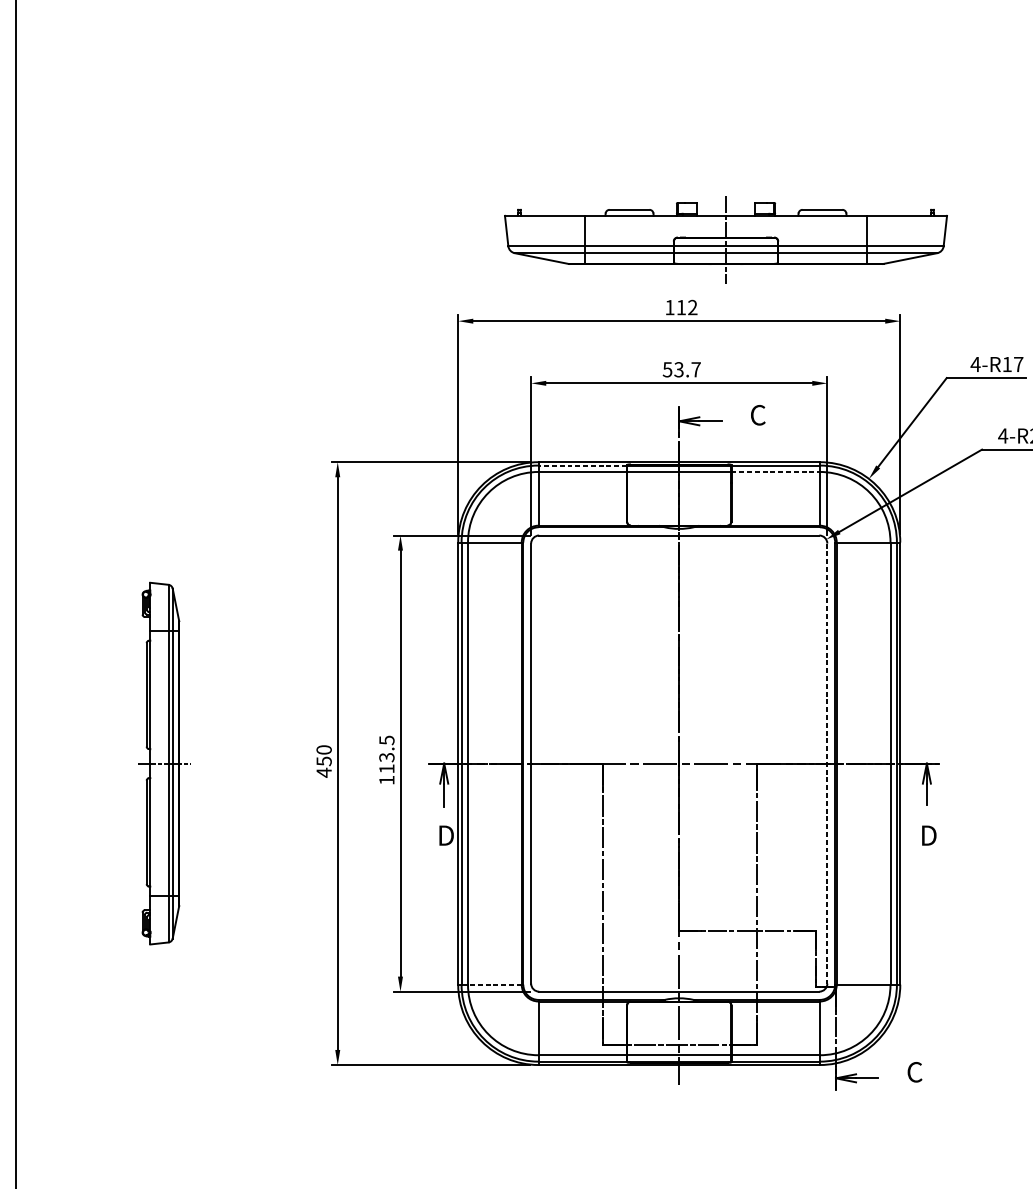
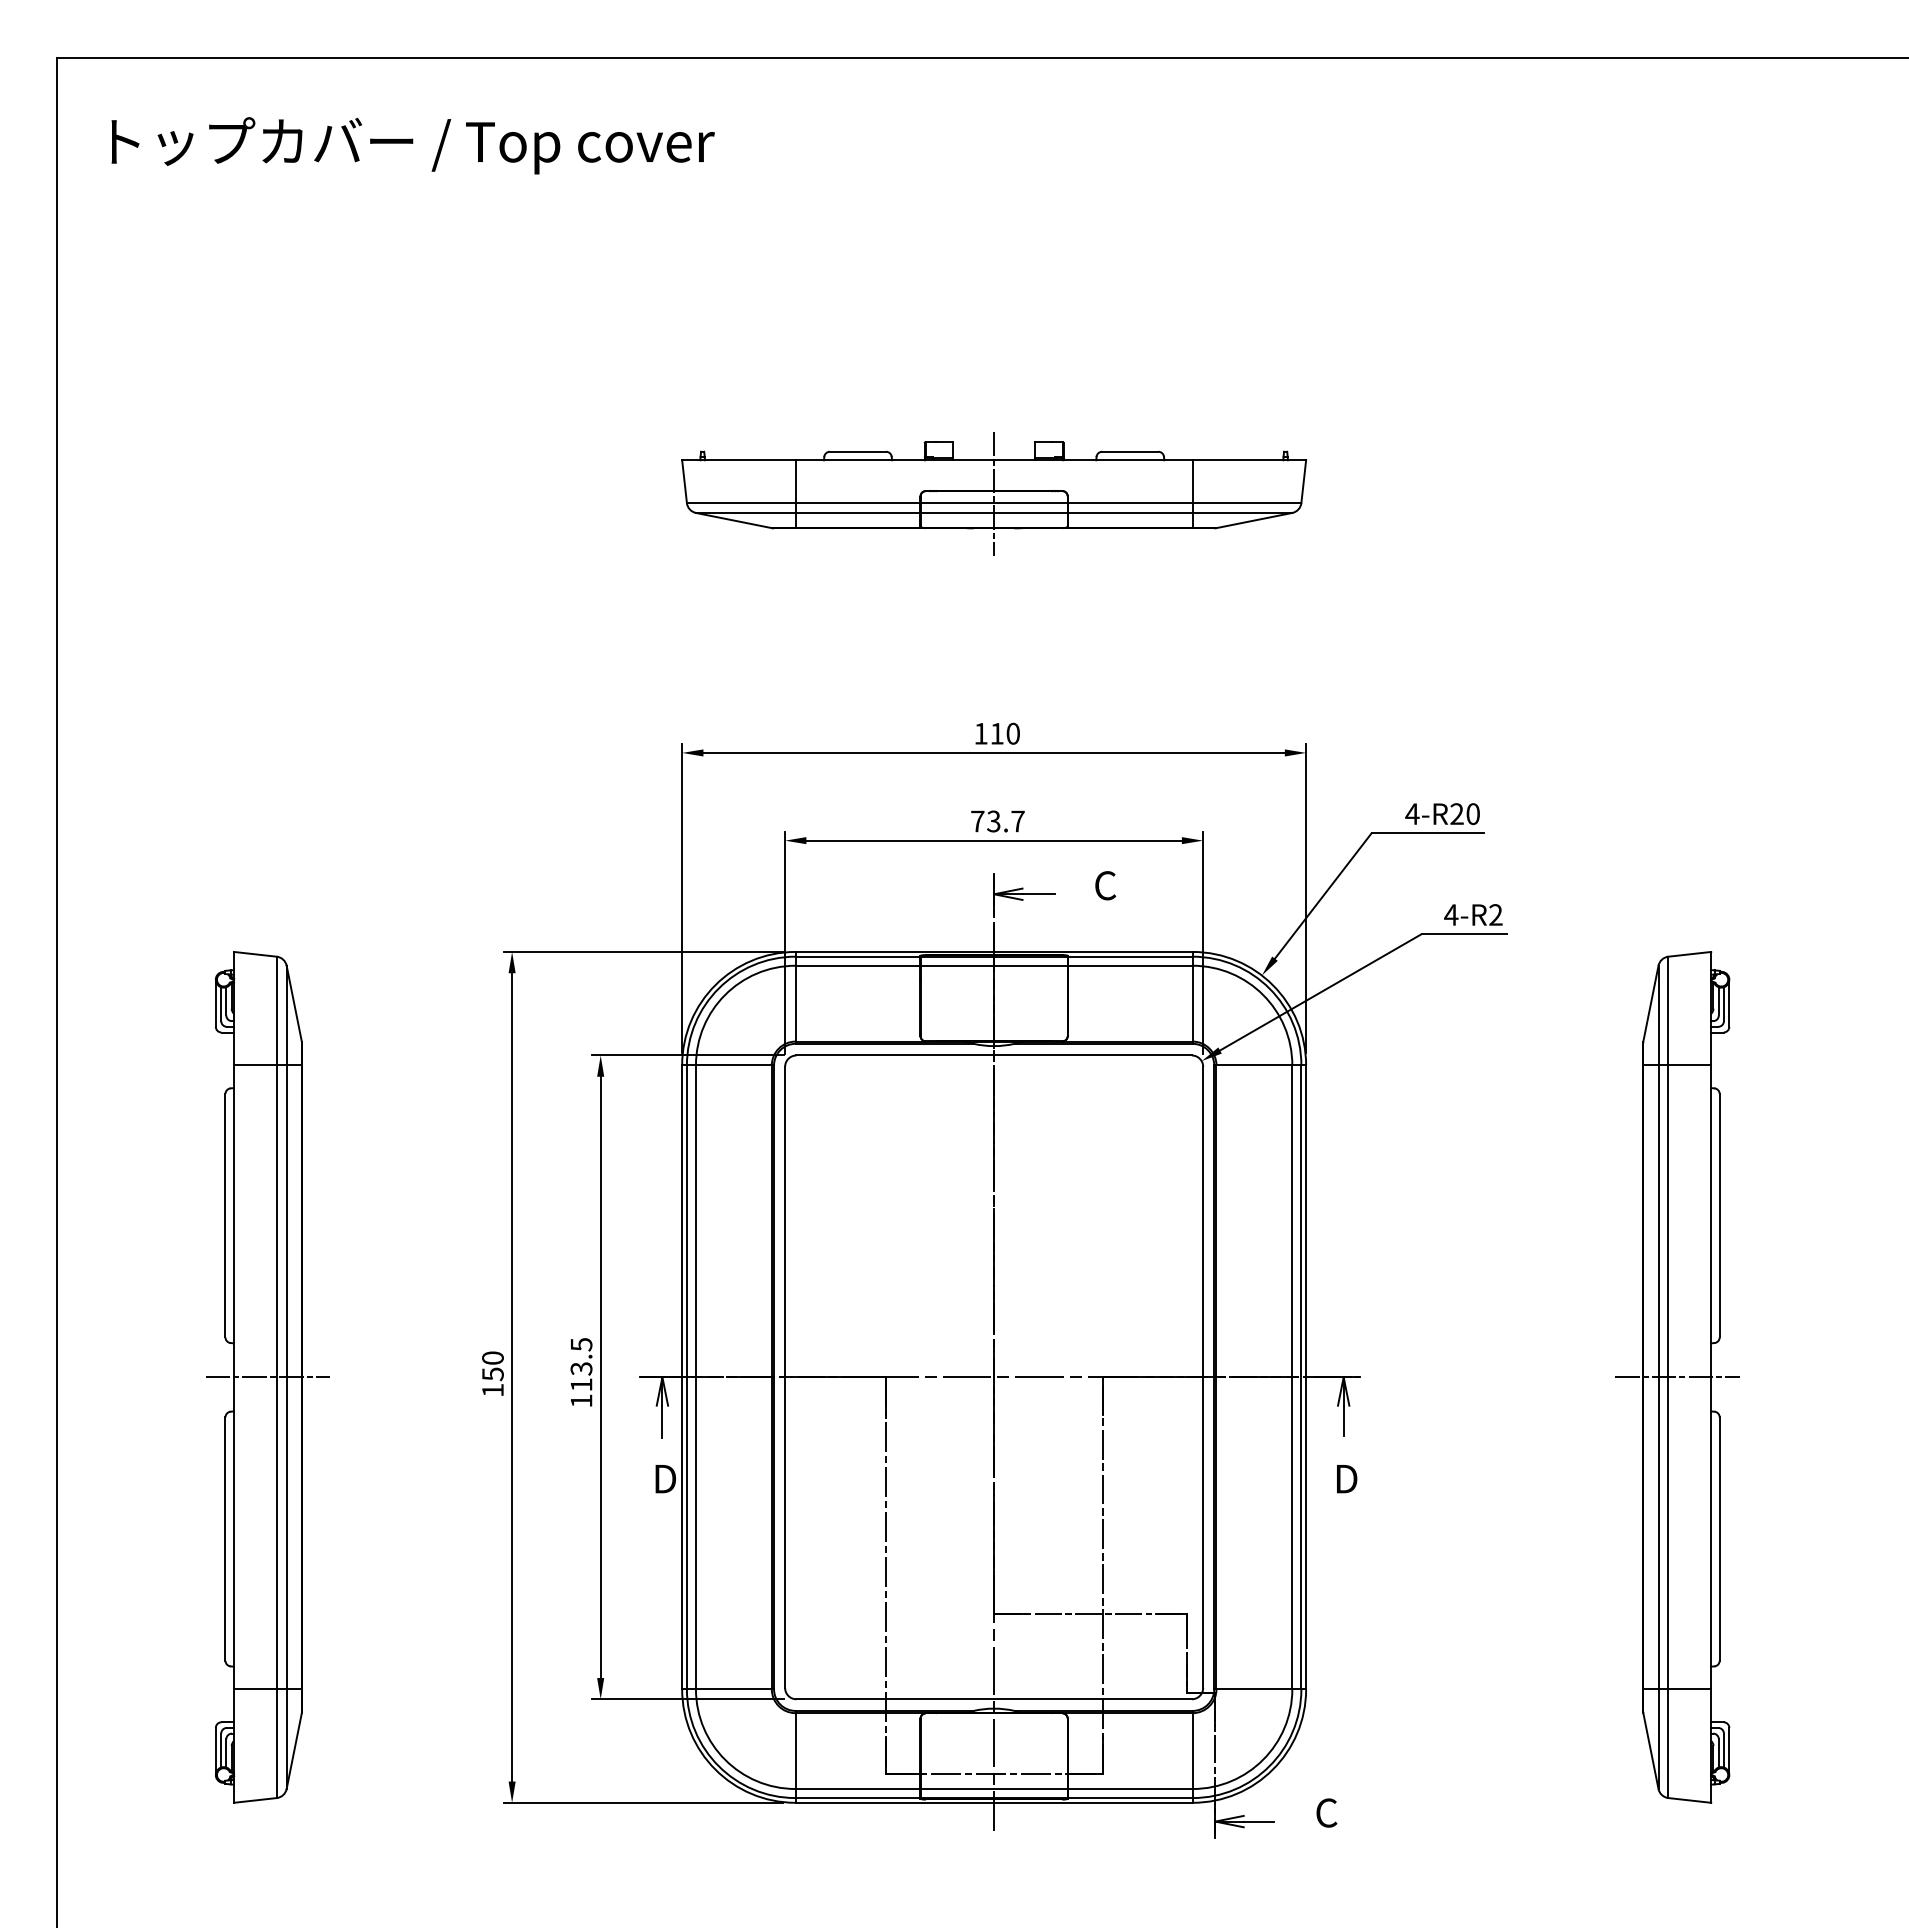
part: (725, 239) -> (993, 493), moved
text: (692, 307) -> (1012, 733), 112 -> 110
text: (1012, 364) -> (1464, 814), 4-R17 -> 4-R20
text: (667, 369) -> (977, 821), 53.7 -> 73.7
line: (582, 465) -> (857, 956), dashed -> solid
line: (775, 471) -> (1130, 965), dashed -> solid
part: (164, 763) -> (267, 1377), size x1.67
line: (827, 763) -> (1203, 1377), dashed -> solid
text: (323, 772) -> (492, 1390), 450 -> 150
line: (494, 984) -> (733, 1689), dashed -> solid

